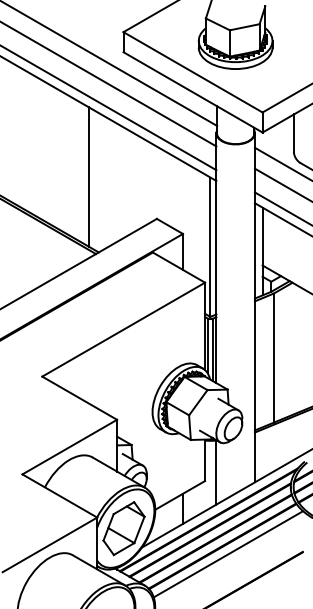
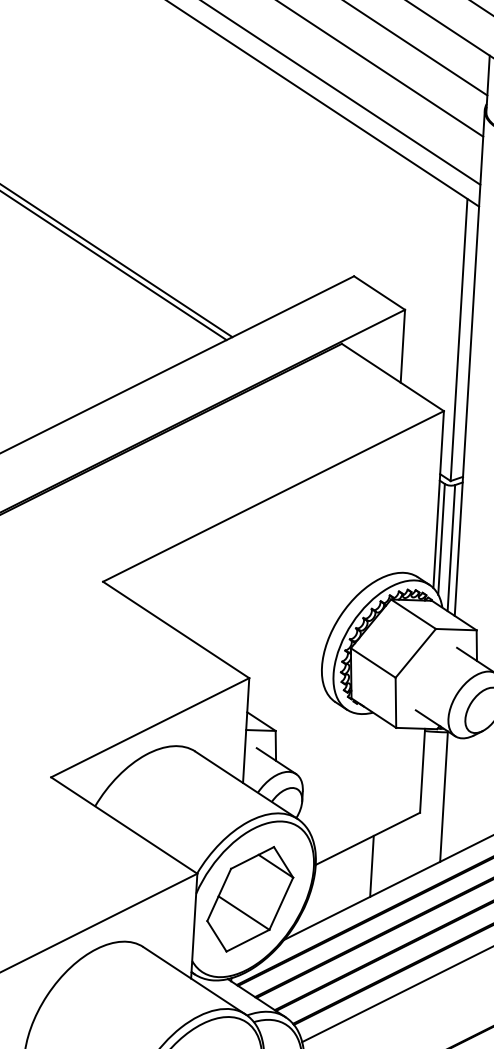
line: (88, 176) -> (220, 182), removed

